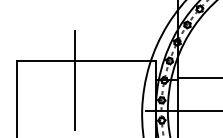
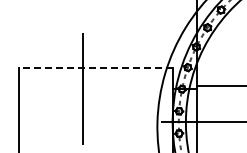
line: (86, 60) -> (95, 67), solid -> dashed

